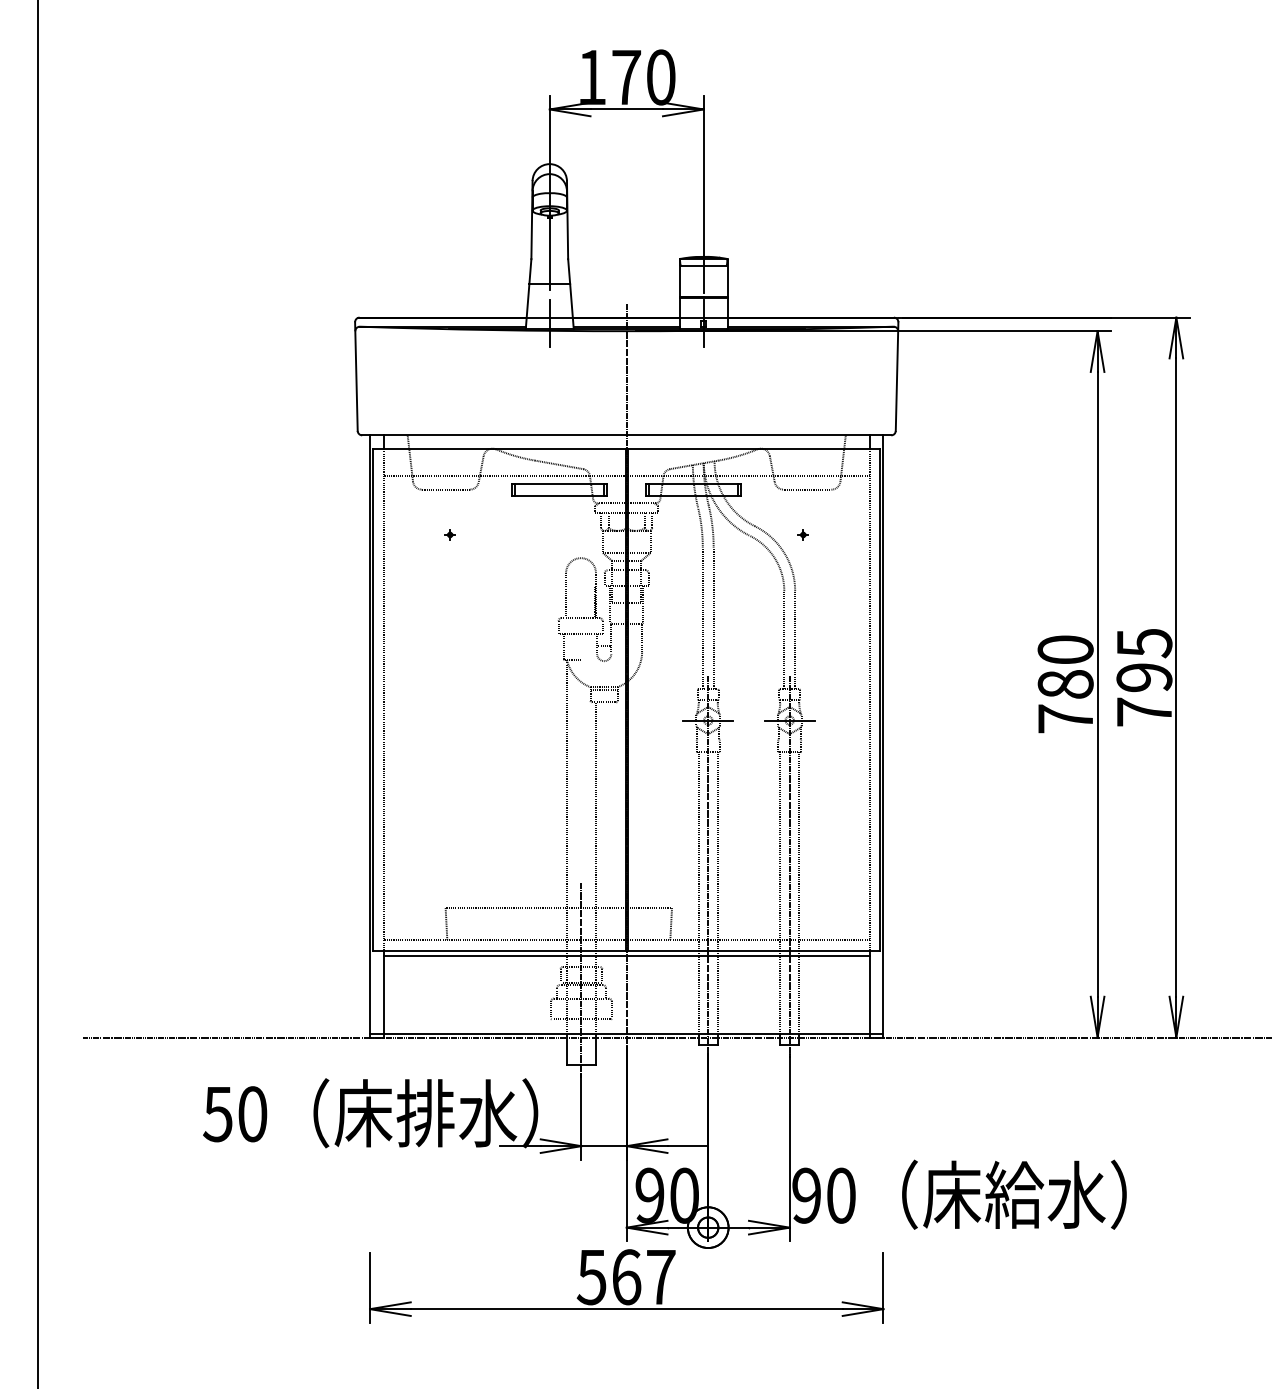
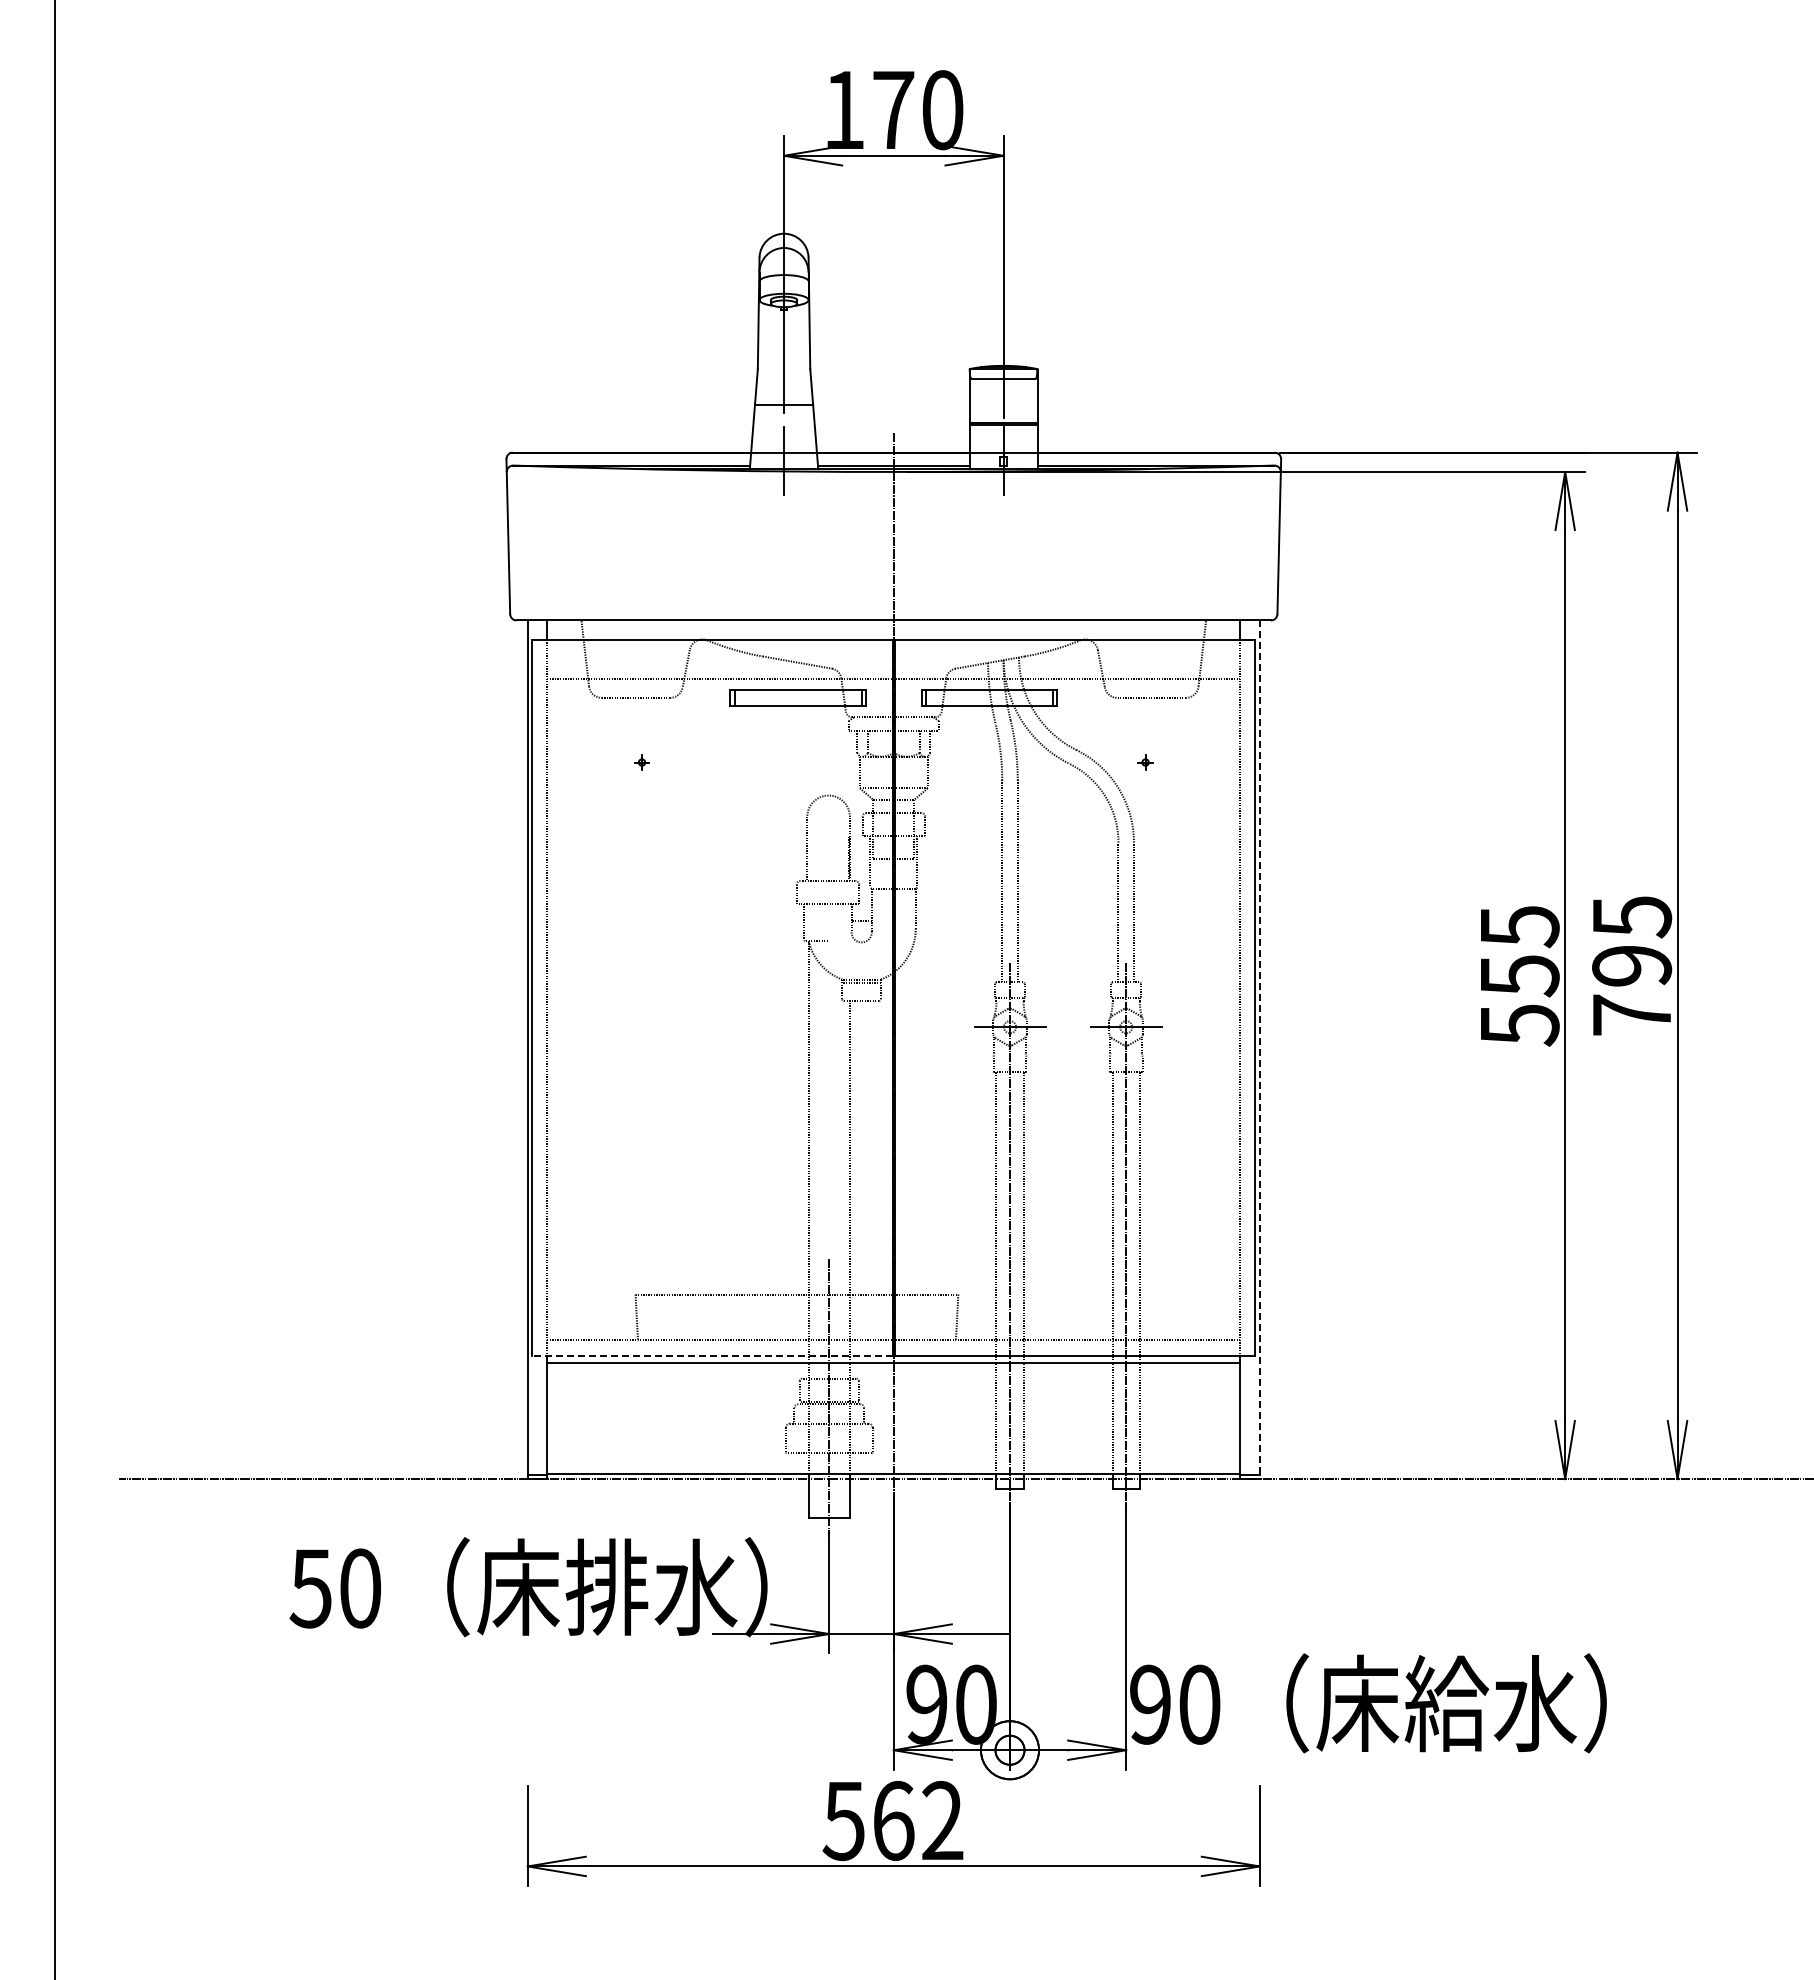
text: (1065, 685) -> (1519, 976), 780 -> 555
line: (883, 736) -> (1259, 1050), solid -> dashed
line: (498, 951) -> (711, 1356), solid -> dashed
text: (660, 1276) -> (942, 1820), 567 -> 562

